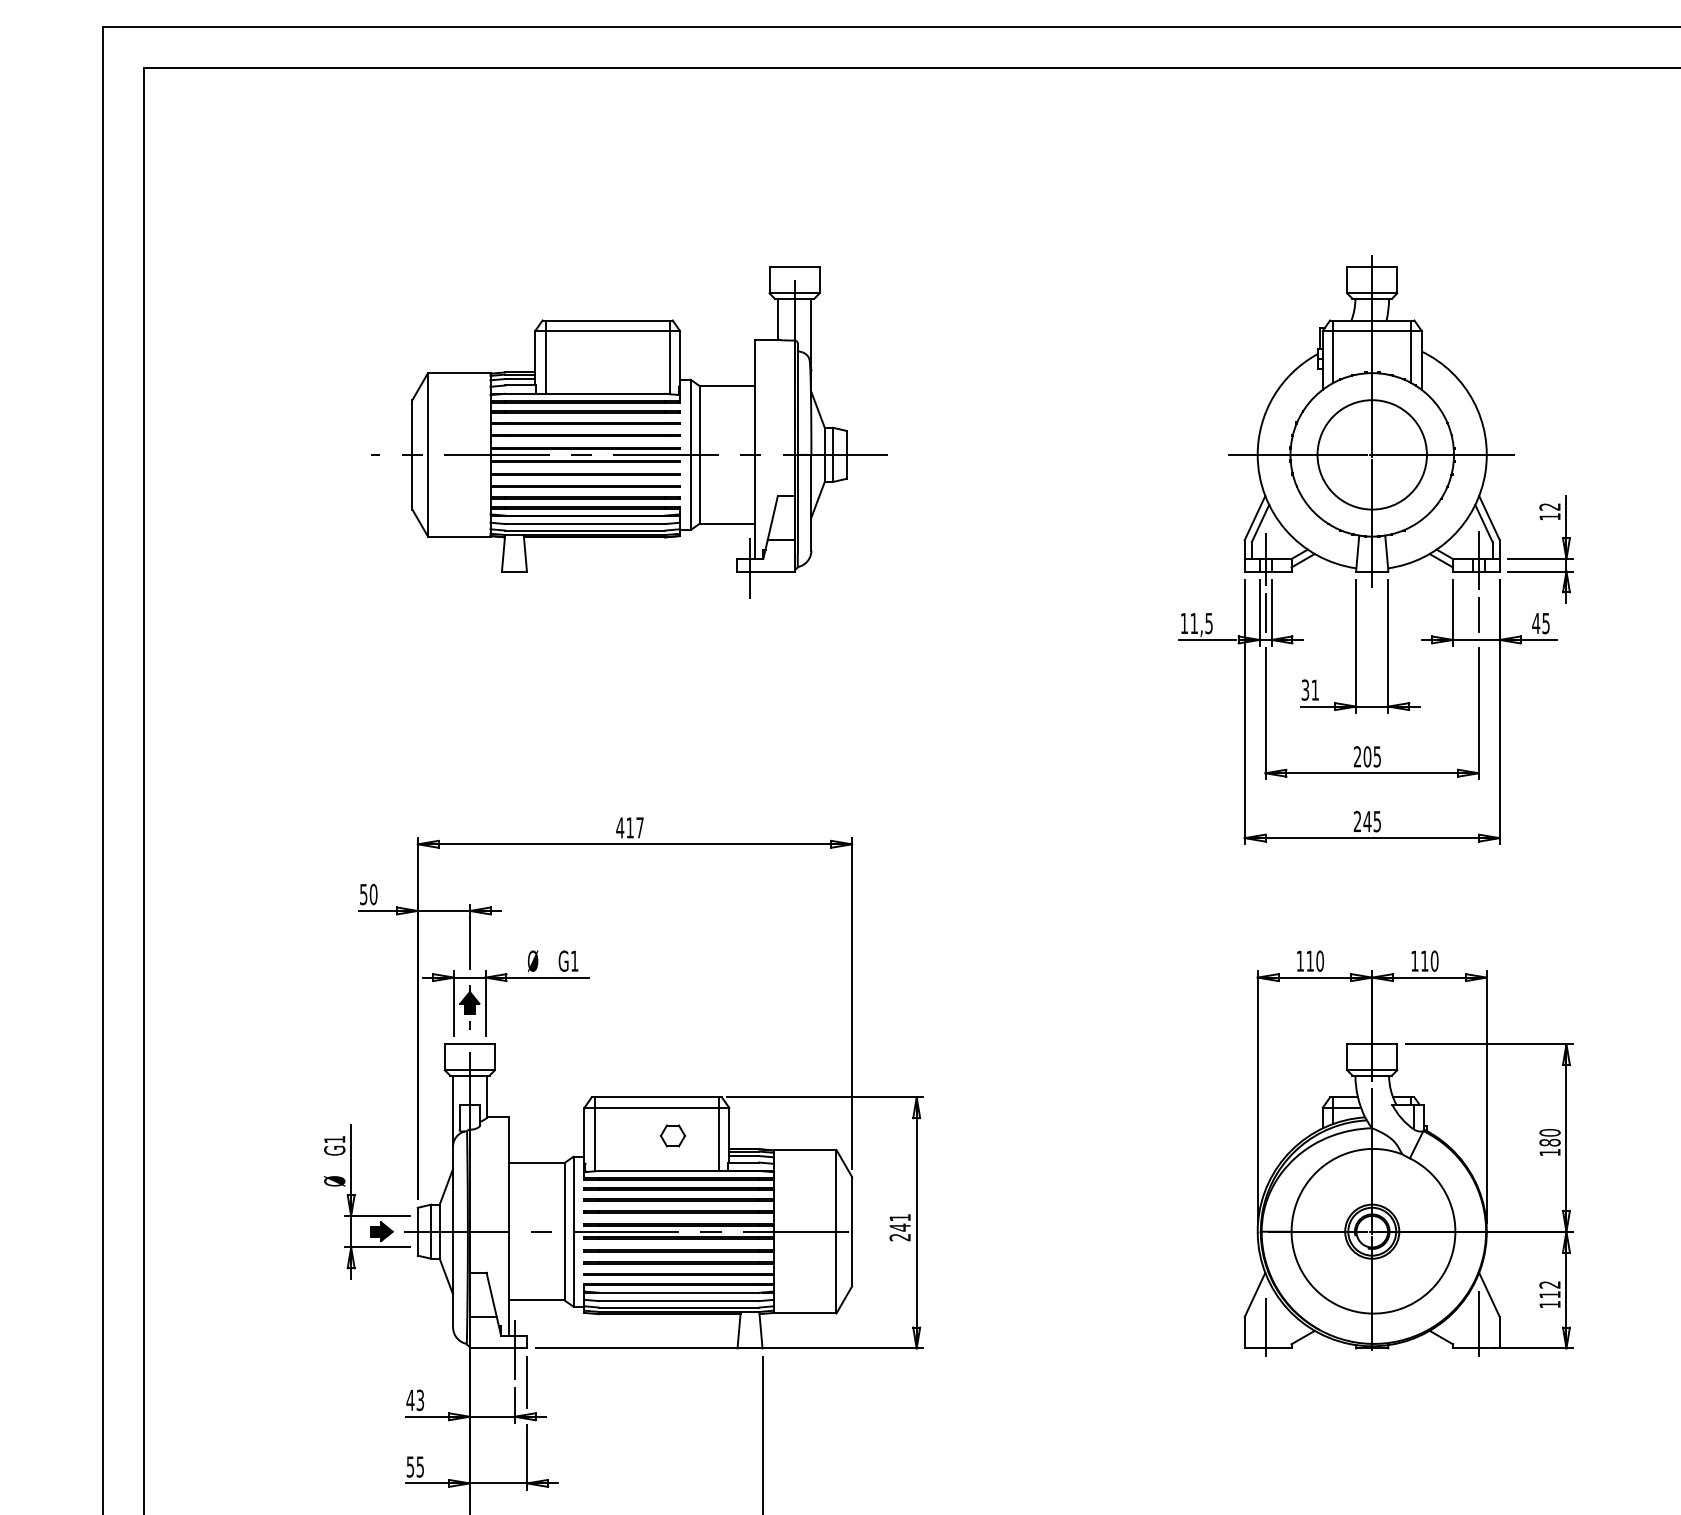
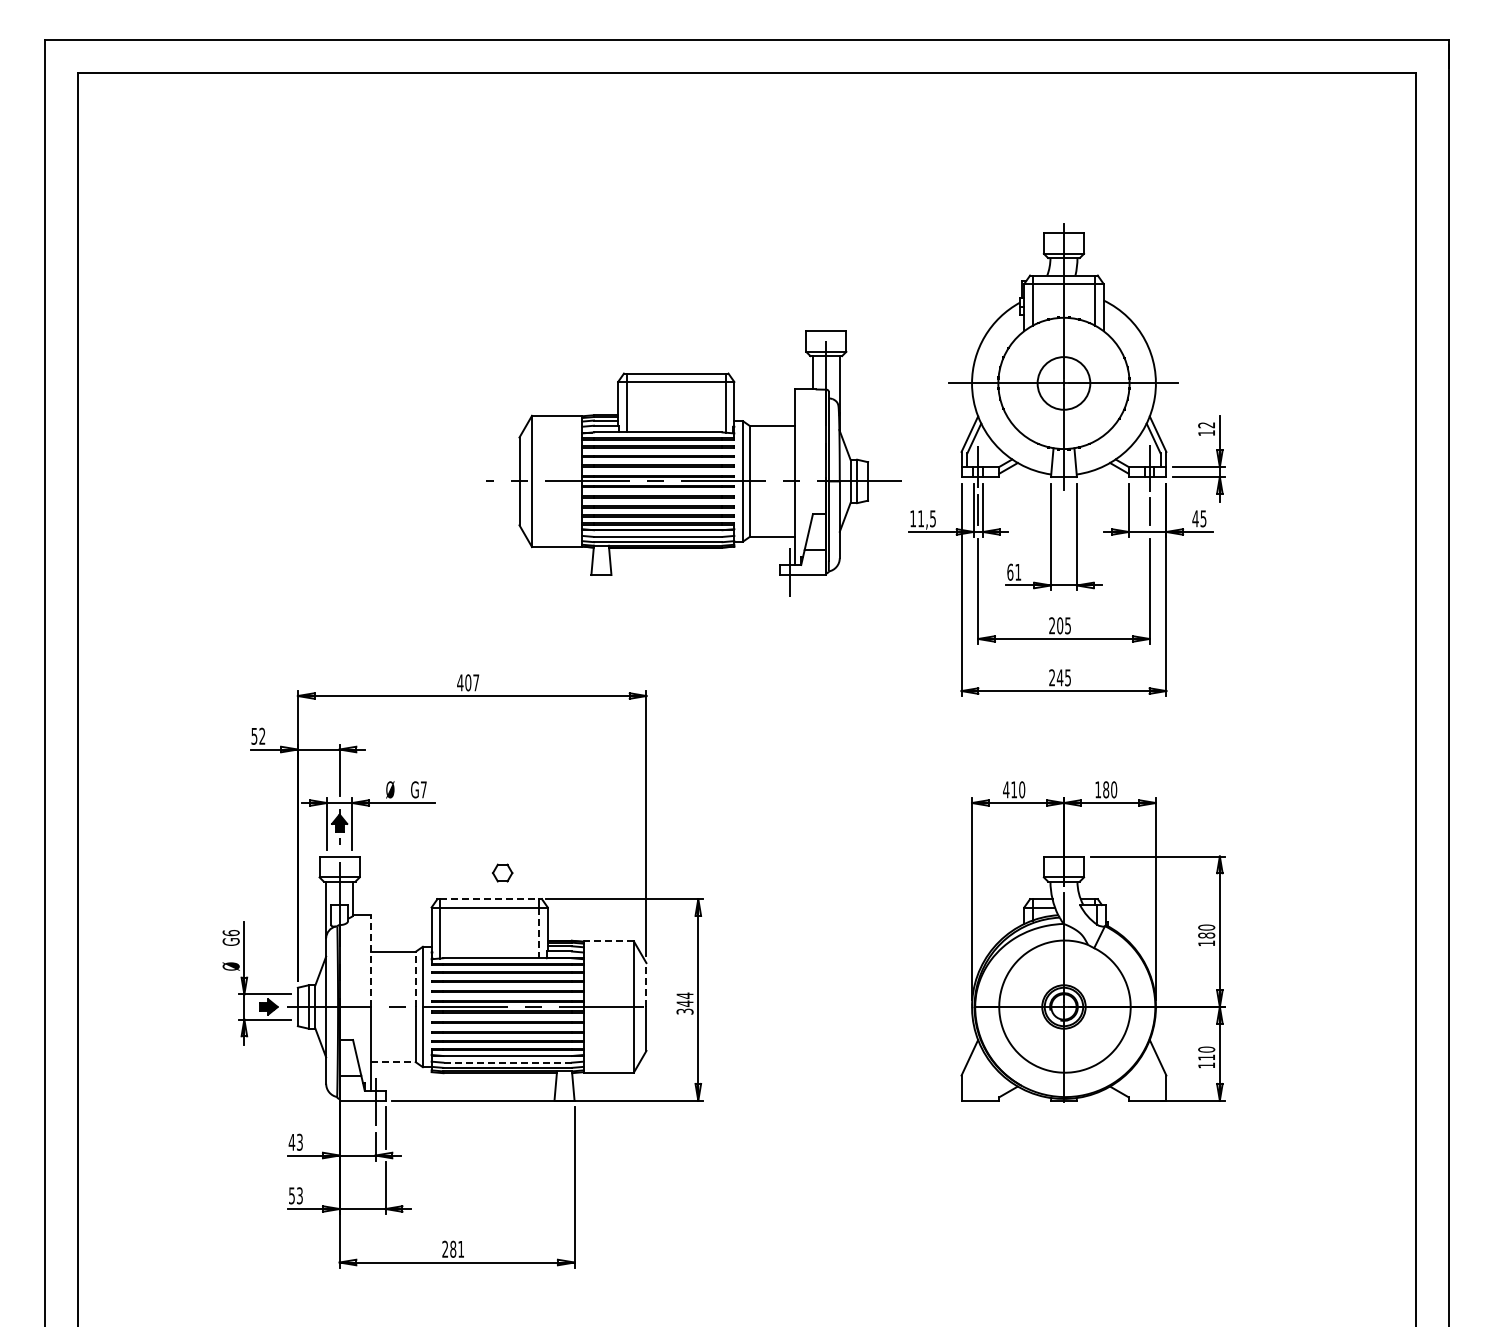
part: (629, 432) -> (693, 463), moved
circle: (1371, 454) -> (1063, 383), size x0.6
text: (1305, 689) -> (1010, 571), 31 -> 61
text: (630, 827) -> (468, 682), 417 -> 407
text: (373, 893) -> (262, 735), 50 -> 52
text: (574, 960) -> (423, 789), G1 -> G7
text: (1300, 960) -> (1006, 789), 110 -> 410
text: (1425, 960) -> (1106, 789), 110 -> 180
line: (656, 1097) -> (489, 899), solid -> dashed
part: (672, 1135) -> (502, 872), moved
text: (333, 1140) -> (230, 933), G1 -> G6
line: (718, 1140) -> (539, 933), solid -> dashed
line: (804, 1150) -> (608, 941), solid -> dashed
line: (509, 1175) -> (371, 961), solid -> dashed
line: (564, 1197) -> (415, 979), solid -> dashed
line: (852, 1204) -> (646, 985), solid -> dashed
text: (899, 1227) -> (684, 1003), 241 -> 344
text: (1549, 1284) -> (1206, 1049), 112 -> 110
line: (538, 1300) -> (394, 1062), solid -> dashed
line: (678, 1300) -> (507, 1062), solid -> dashed
line: (1478, 1323) -> (1149, 1080), removed
line: (1265, 1327) -> (978, 1083), removed
text: (419, 1466) -> (299, 1195), 55 -> 53

